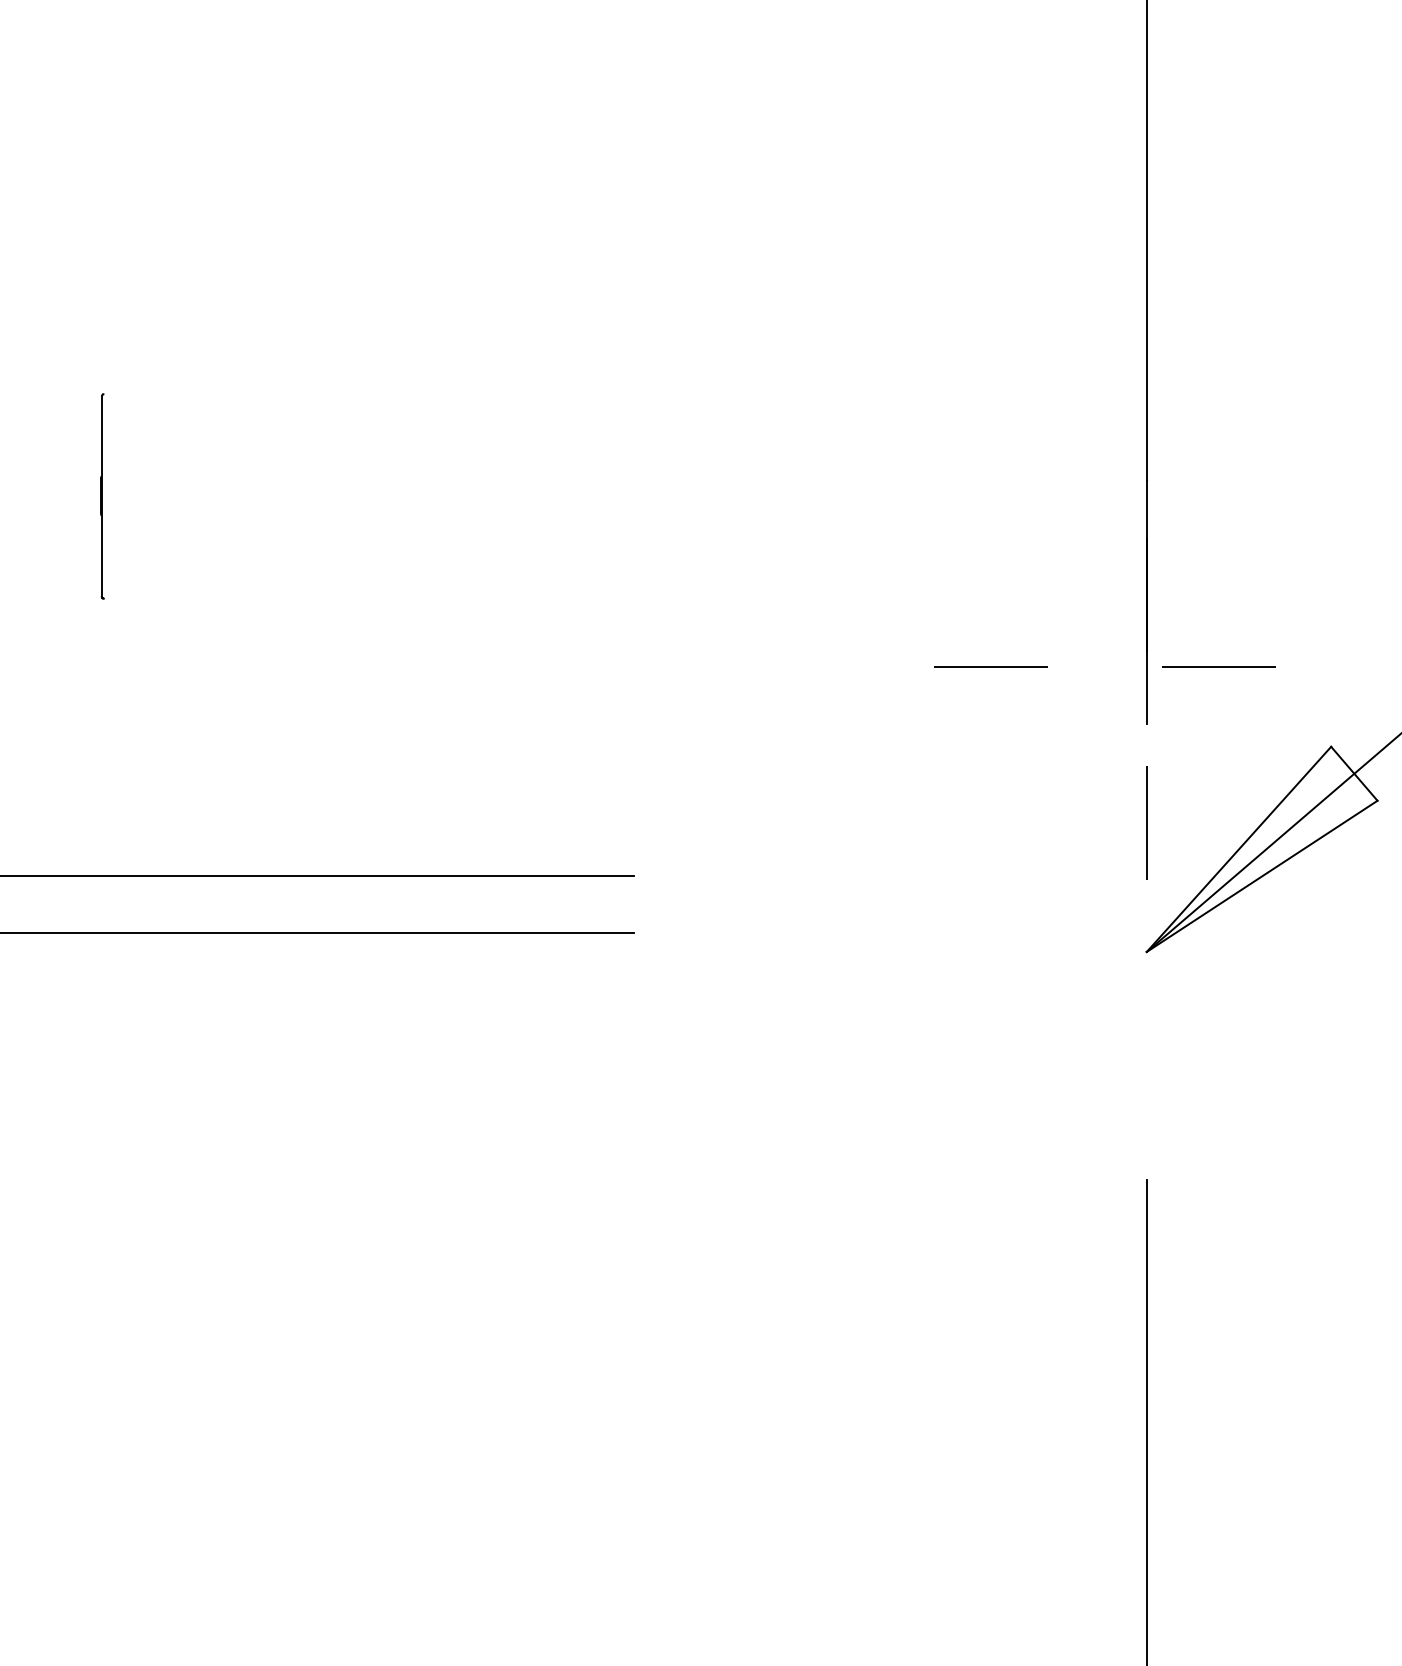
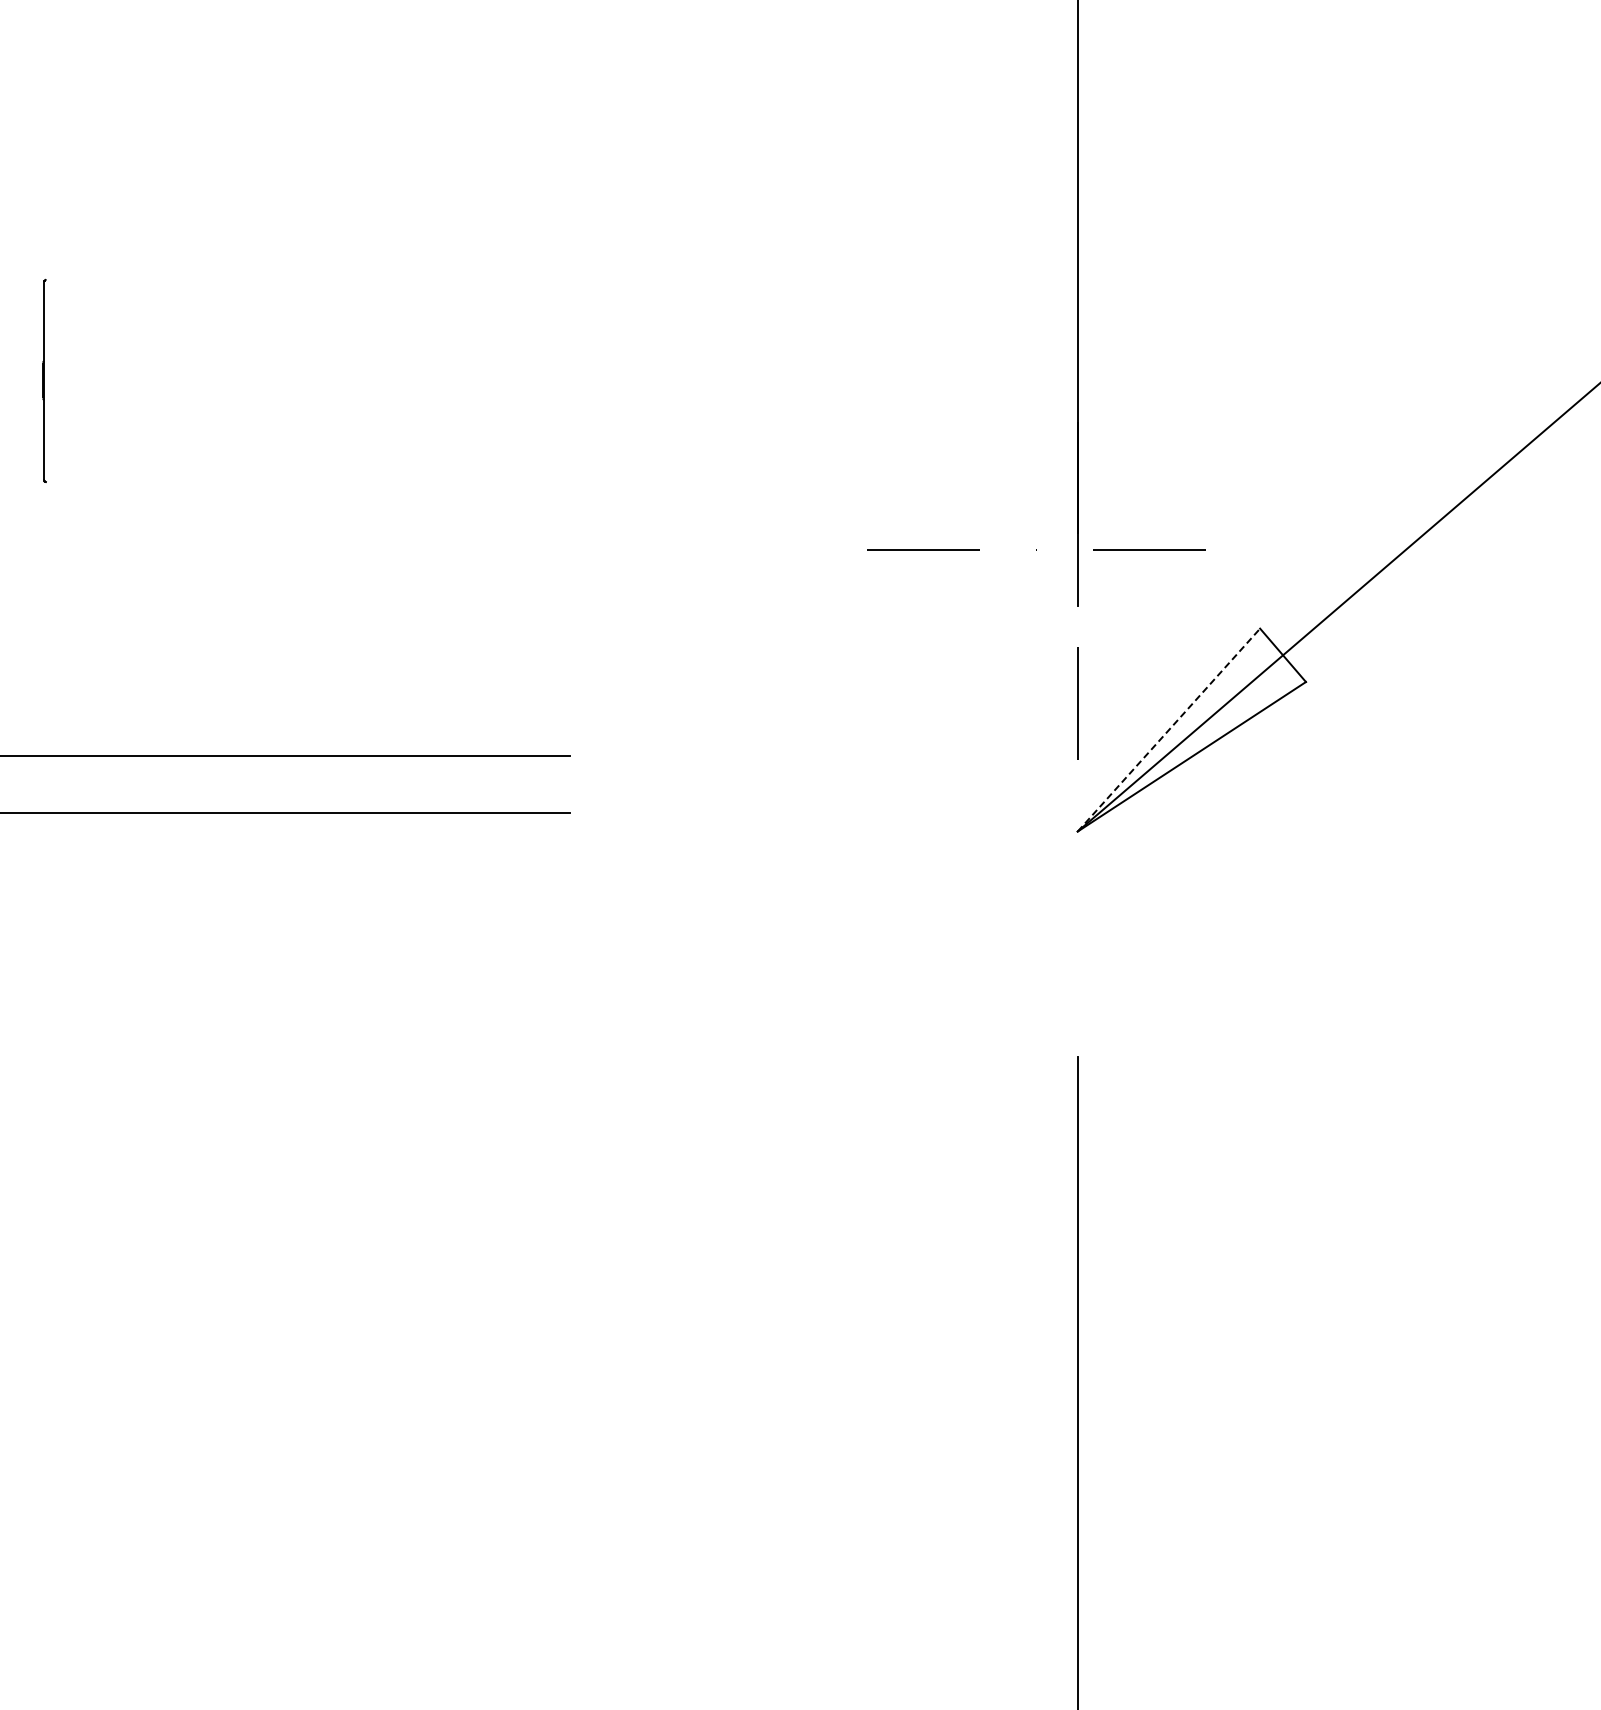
line: (1239, 848) -> (1169, 729), solid -> dashed

